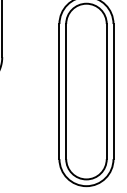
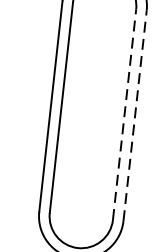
line: (106, 91) -> (124, 114), solid -> dashed
line: (113, 91) -> (135, 115), solid -> dashed

